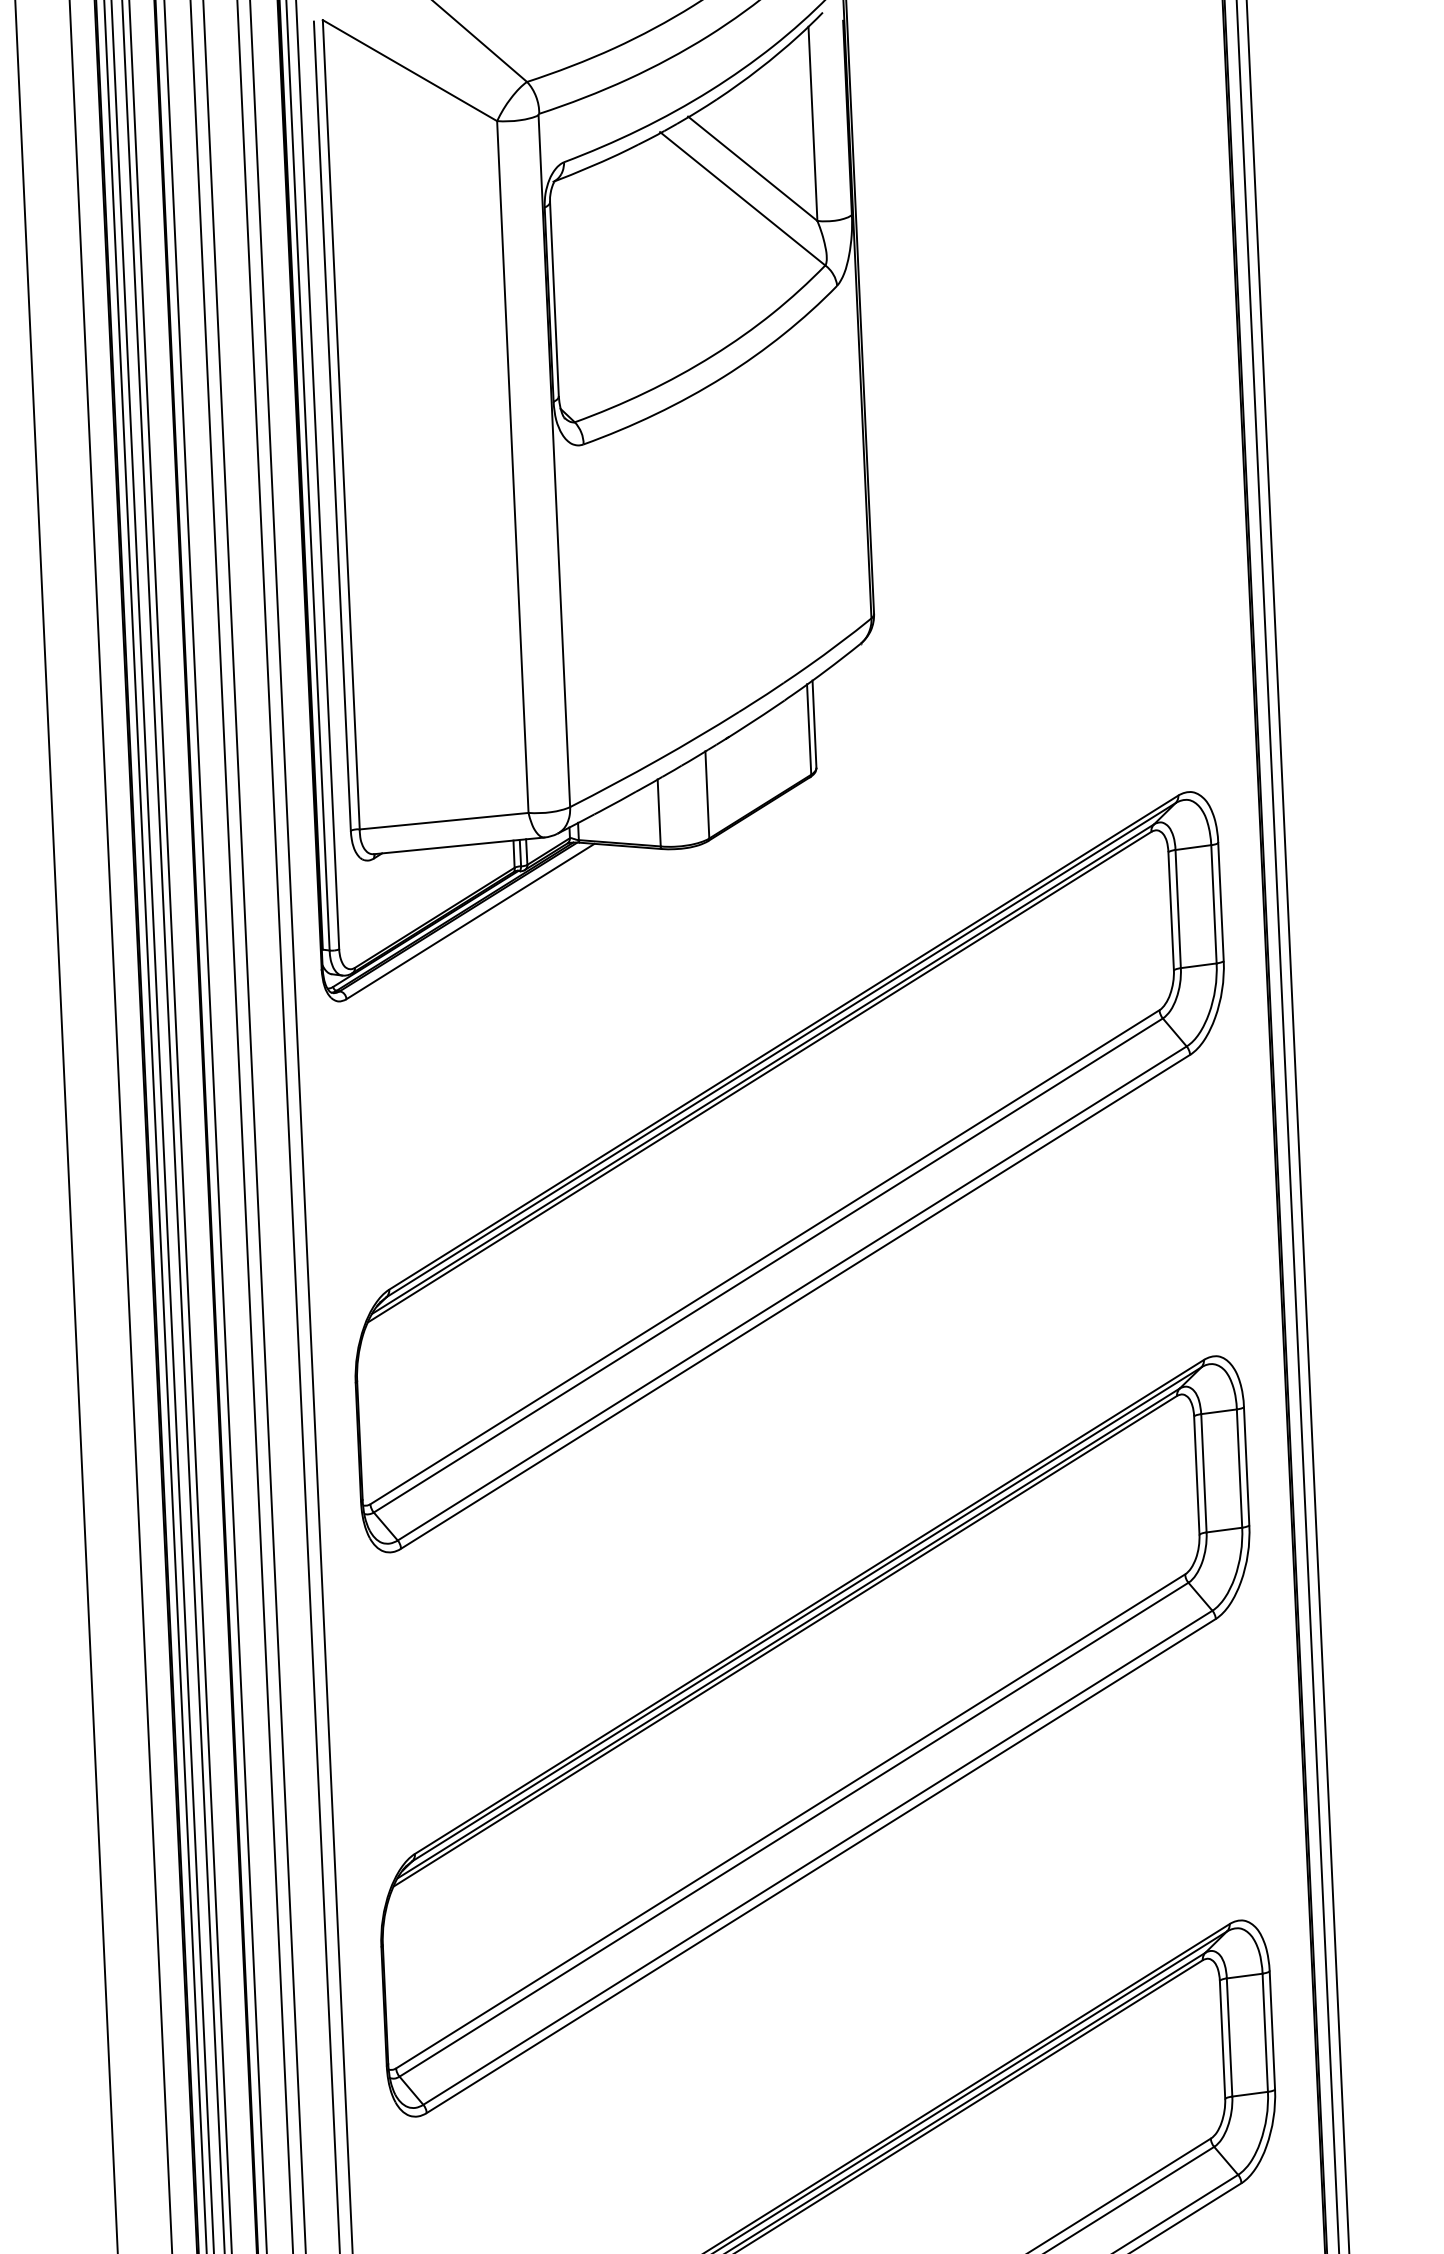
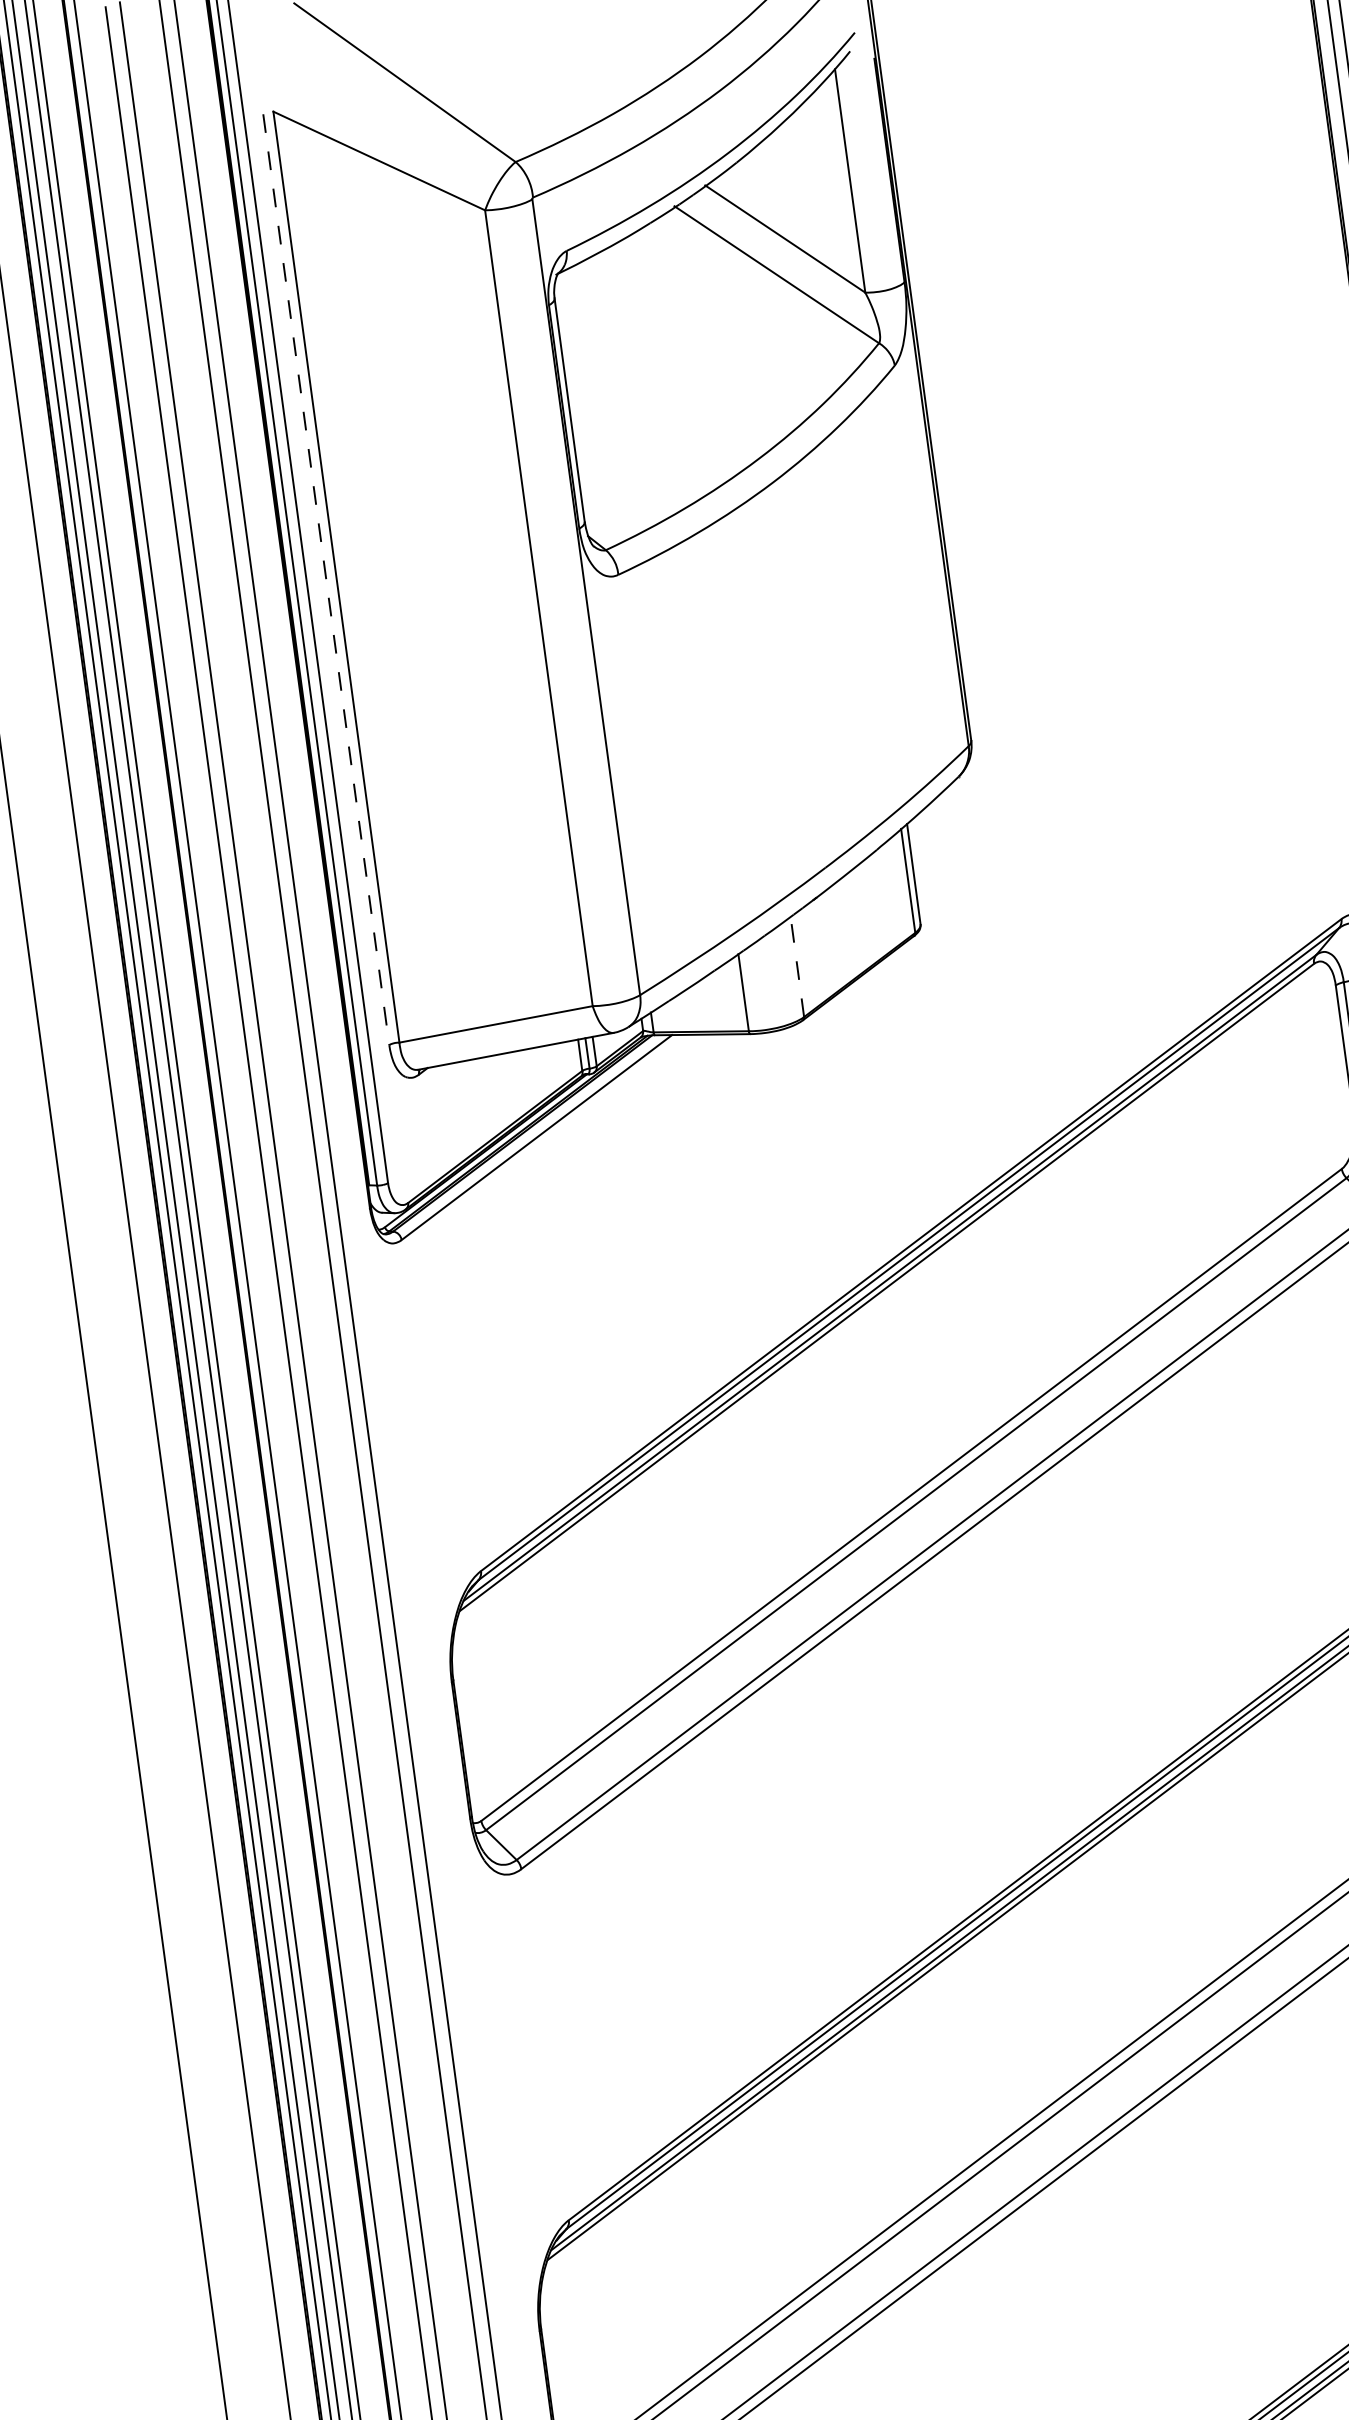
line: (332, 426) -> (326, 580), solid -> dashed
line: (707, 794) -> (797, 966), solid -> dashed

